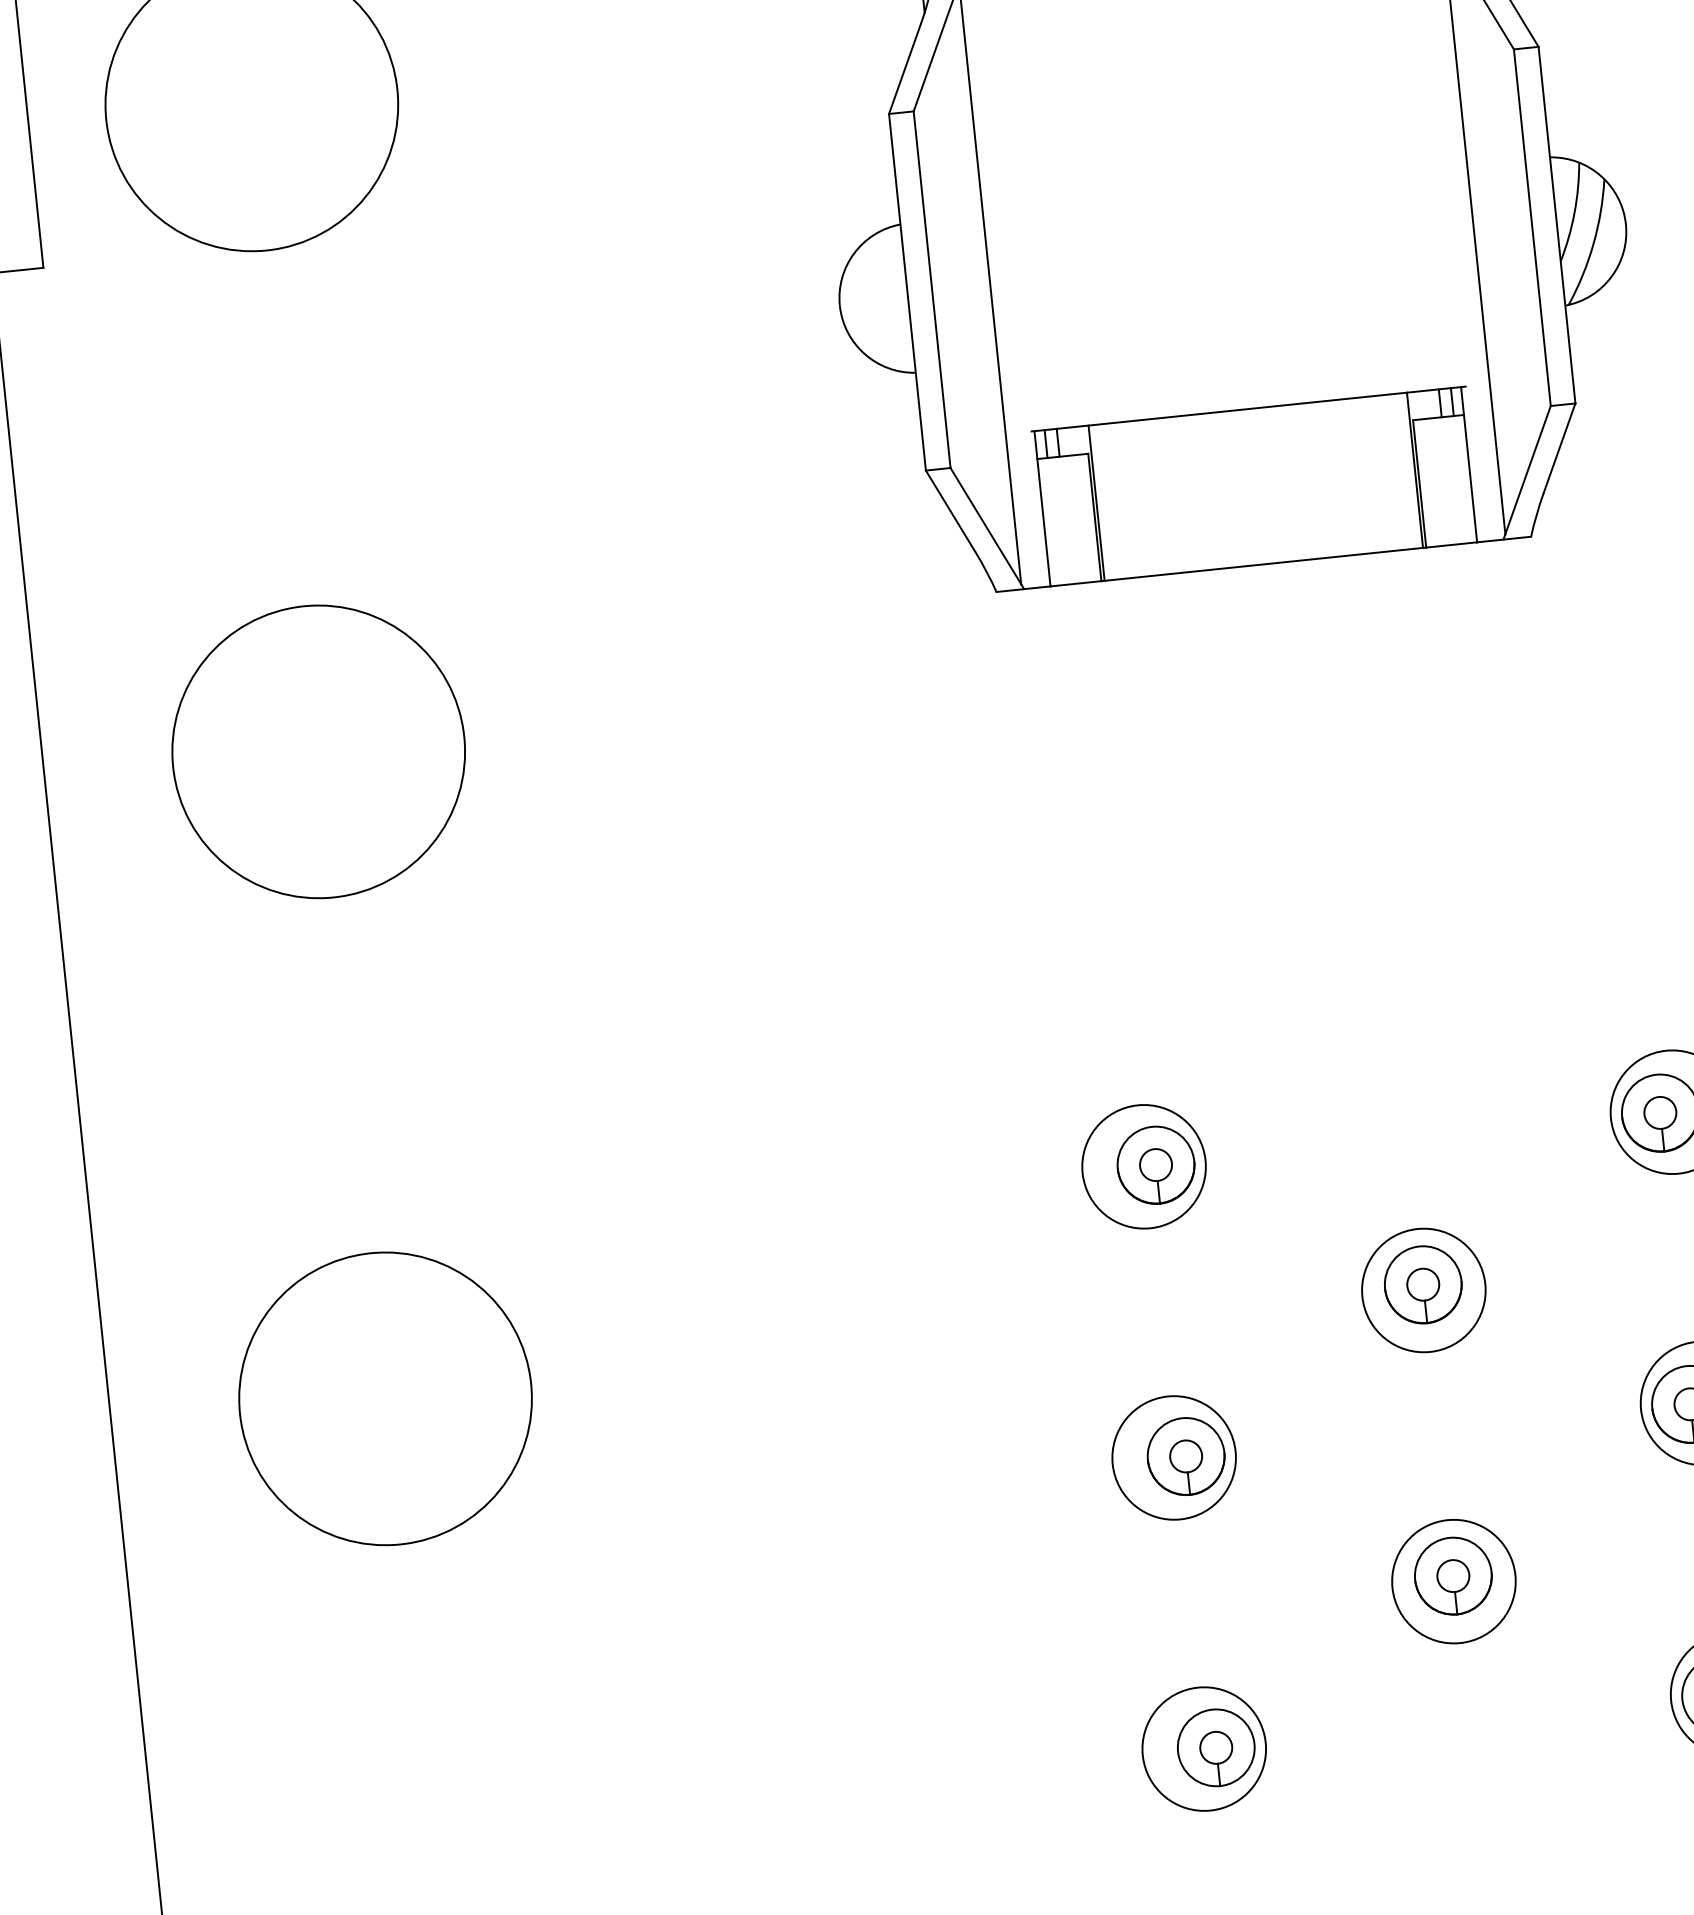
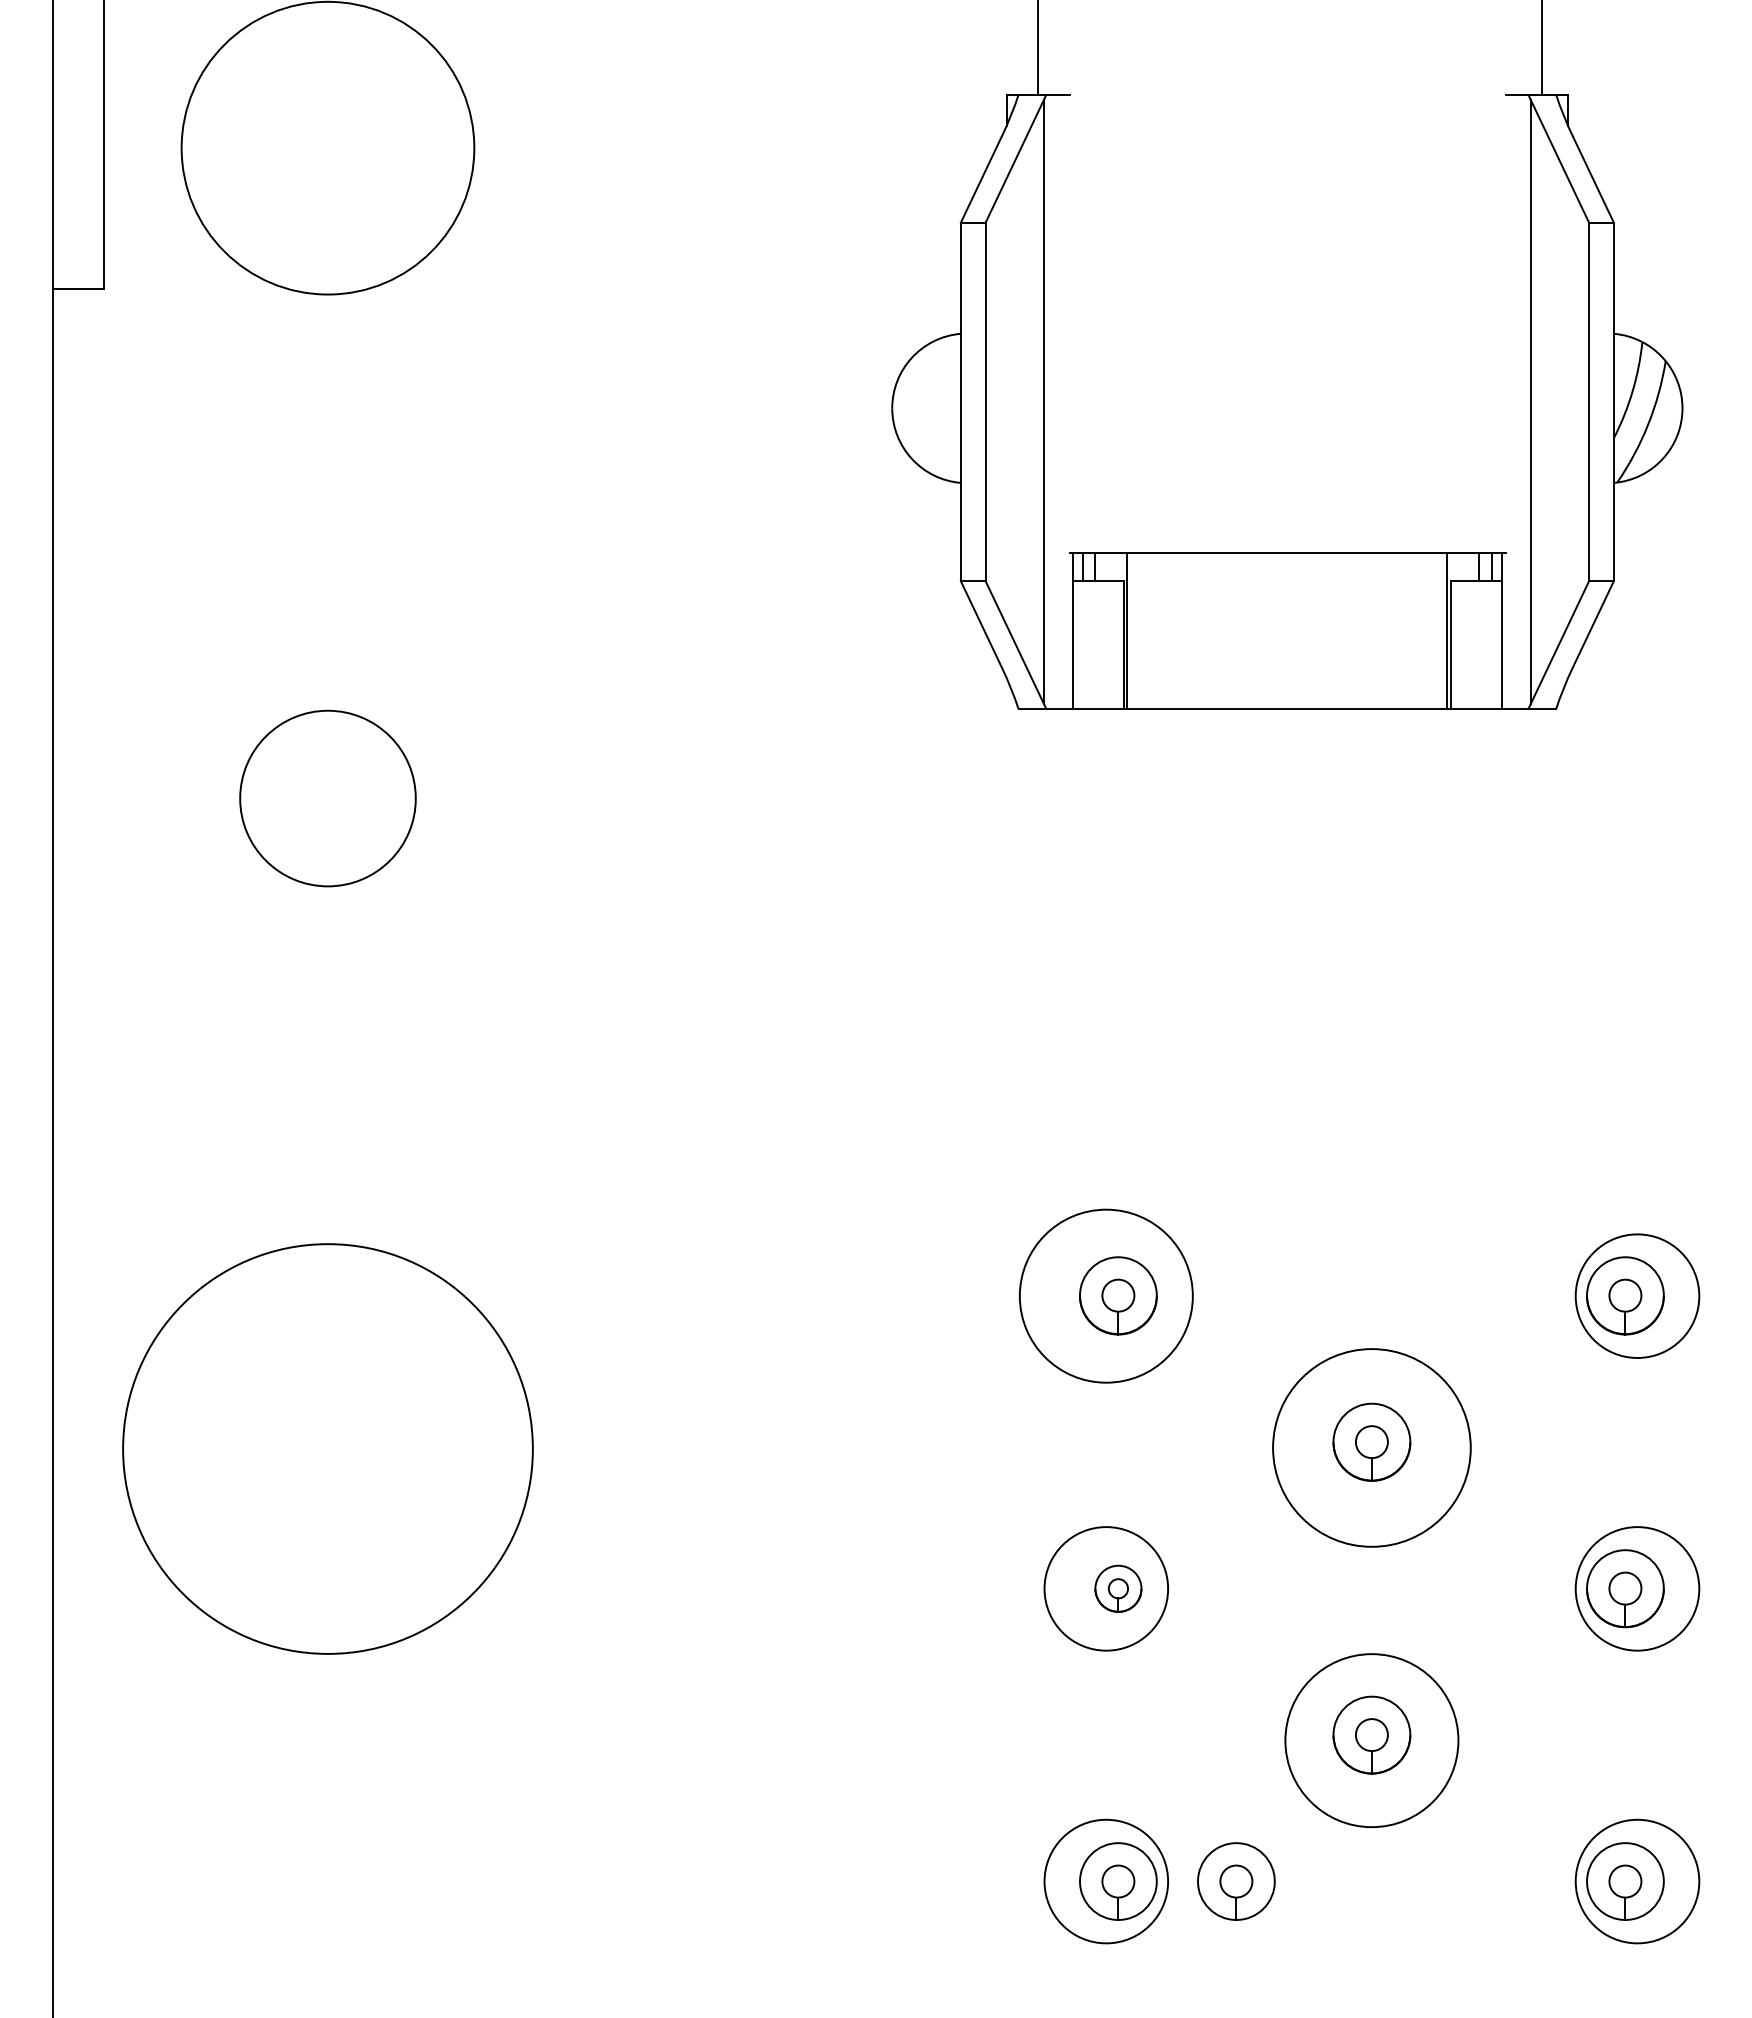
circle: (318, 751) -> (327, 798), size x0.6
circle: (1144, 1166) -> (1106, 1295), size x1.4
circle: (1423, 1290) -> (1371, 1447), size x1.6
circle: (385, 1398) -> (327, 1448), size x1.4
part: (1186, 1456) -> (1118, 1588), size x0.6
circle: (1453, 1581) -> (1371, 1740), size x1.4
part: (1333, 1735) -> (1236, 1881), added

